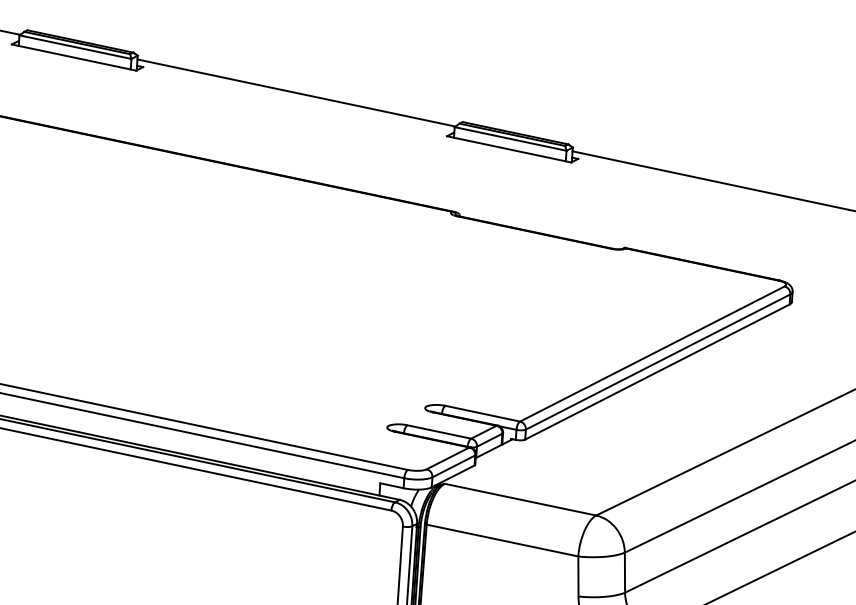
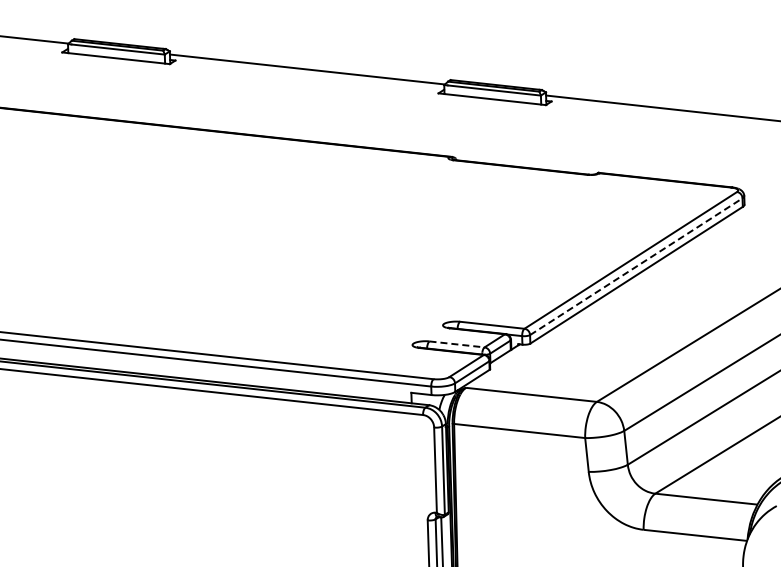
line: (658, 361) -> (636, 266), solid -> dashed
line: (439, 432) -> (457, 344), solid -> dashed

